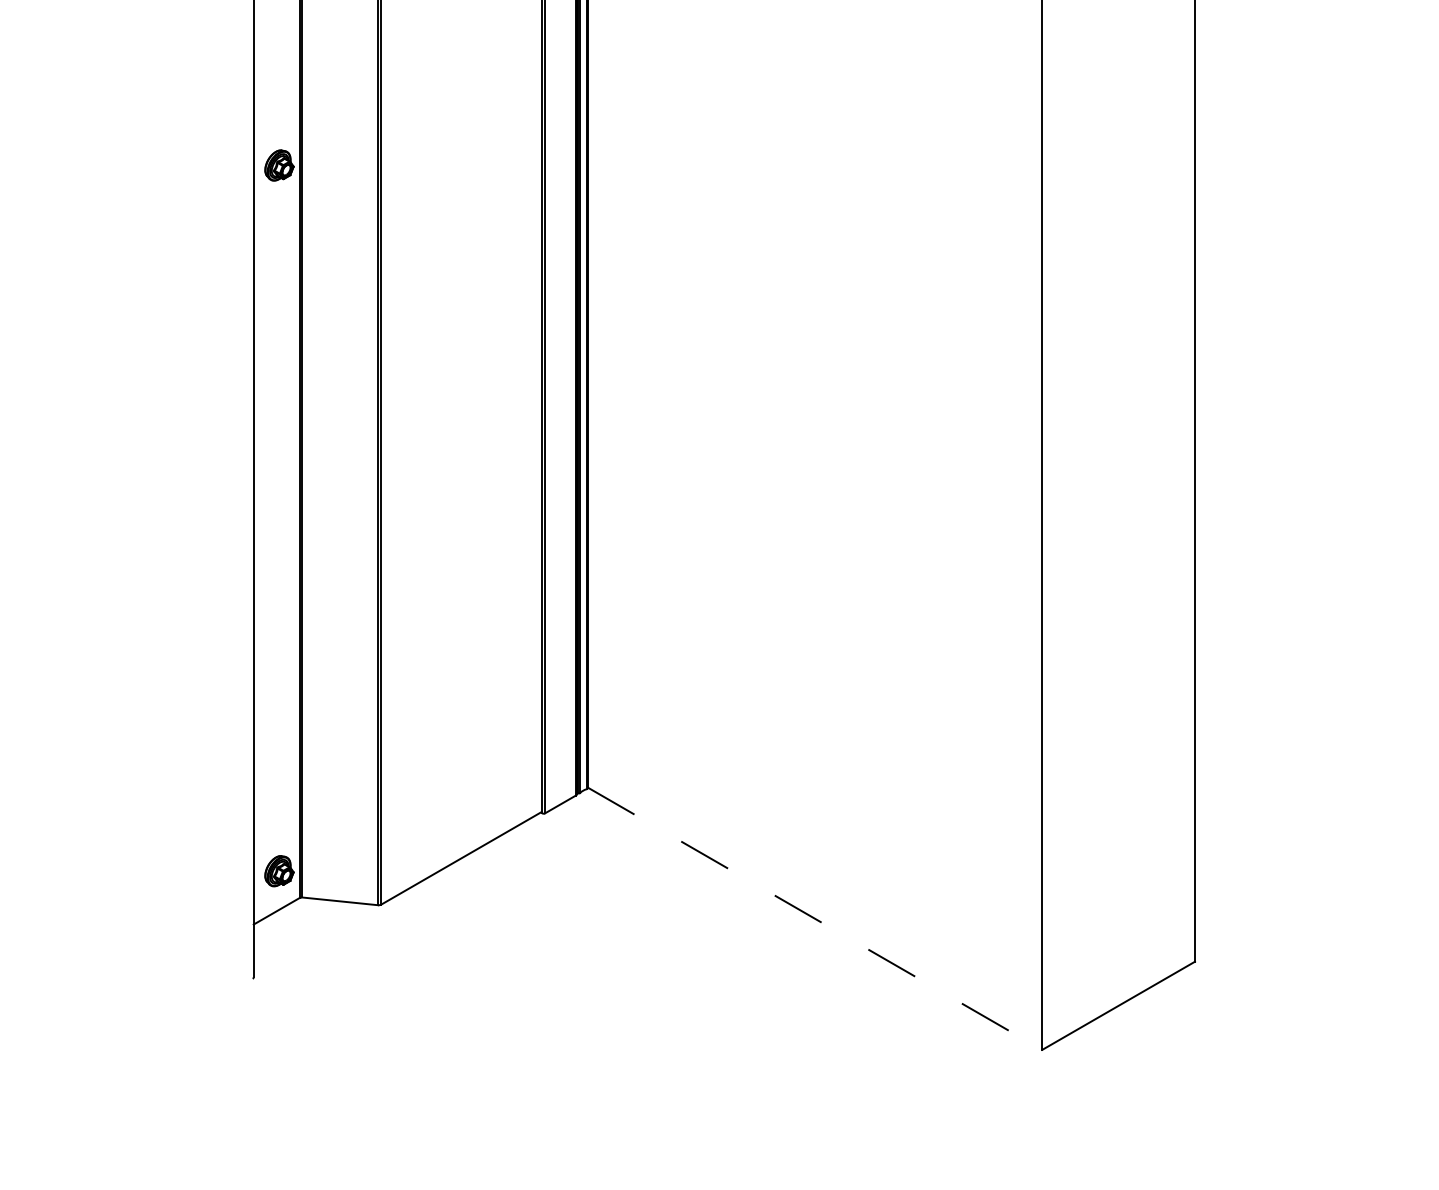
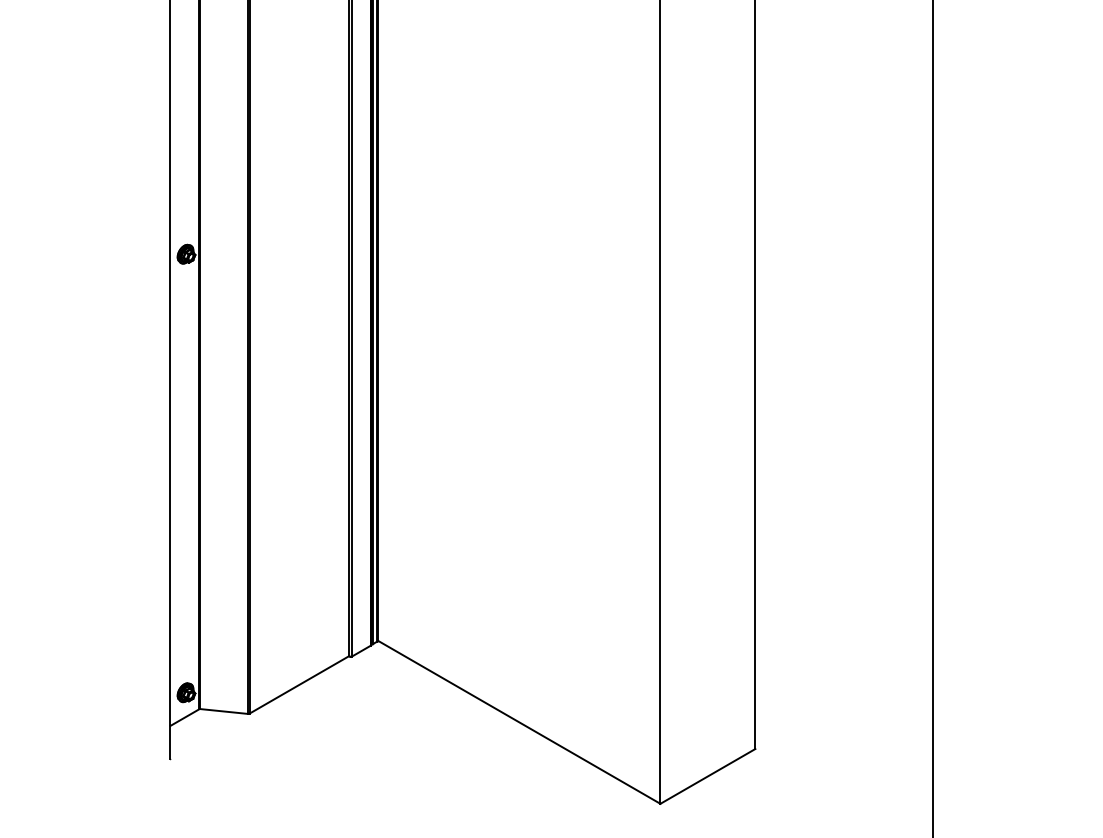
line: (815, 919) -> (519, 722), dashed -> solid

